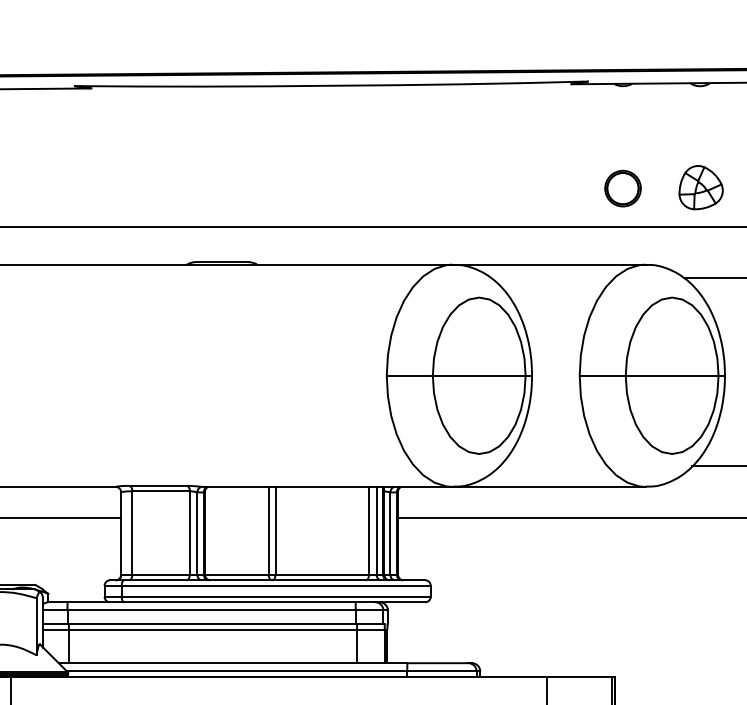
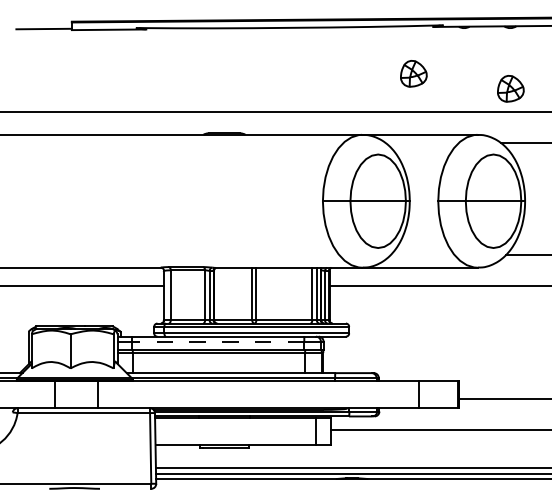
part: (538, 162) -> (413, 73), added
part: (621, 187) -> (463, 88), removed
line: (210, 610) -> (217, 341), solid -> dashed

